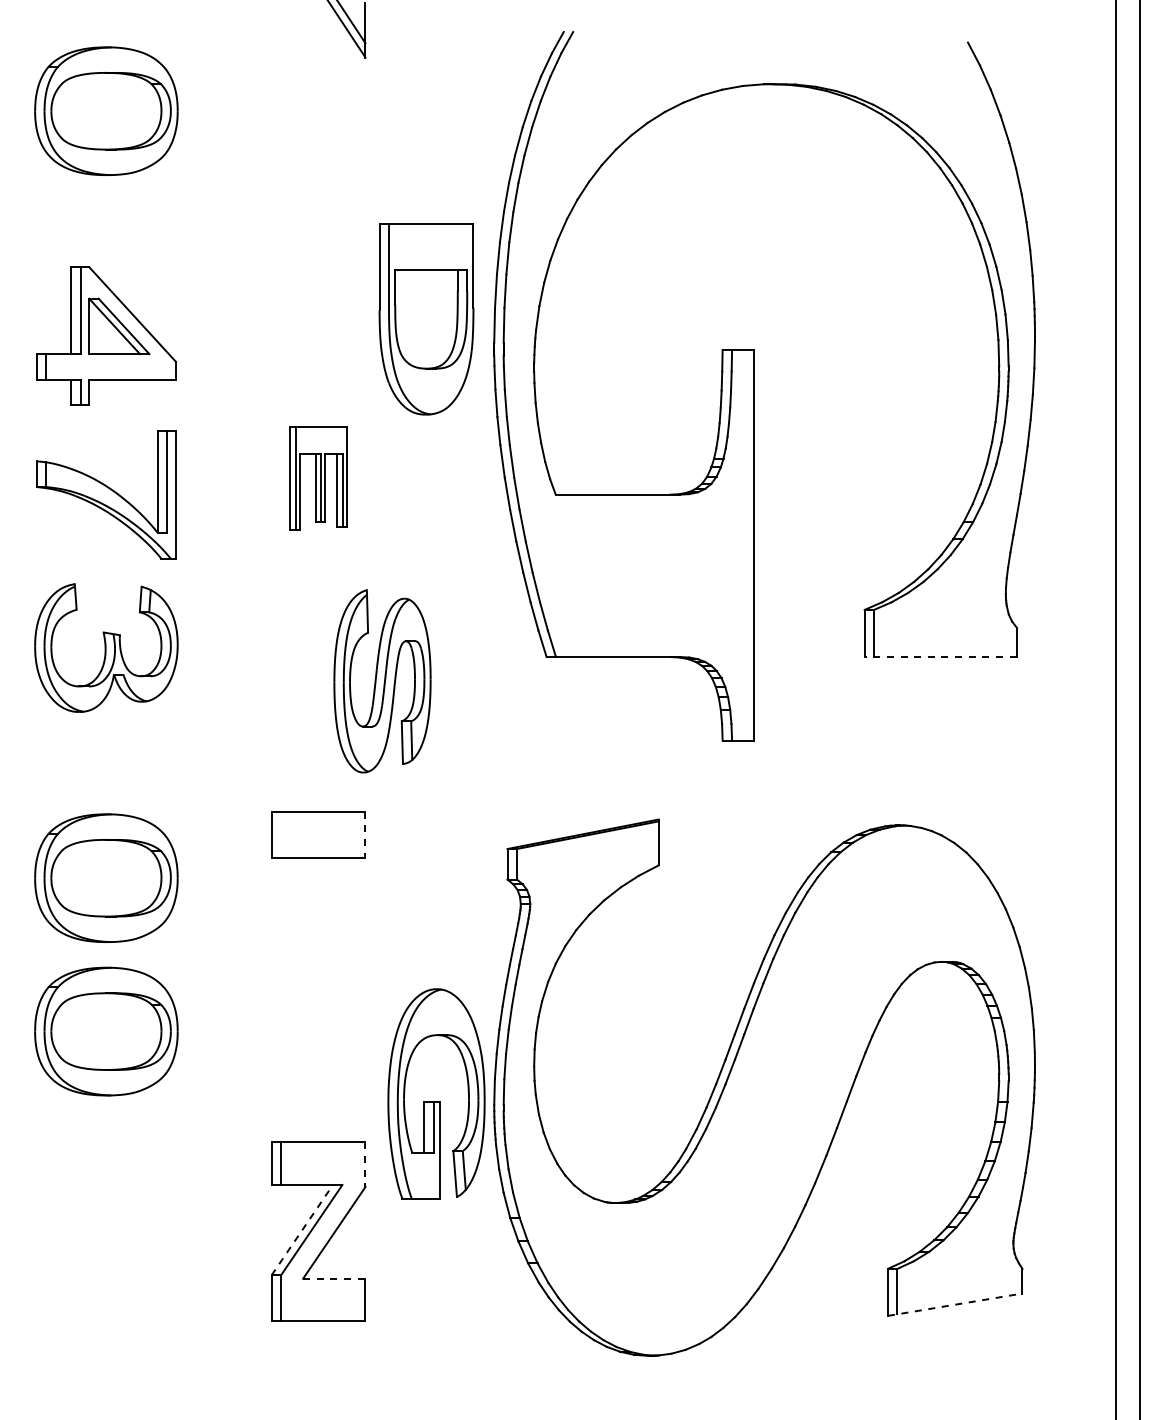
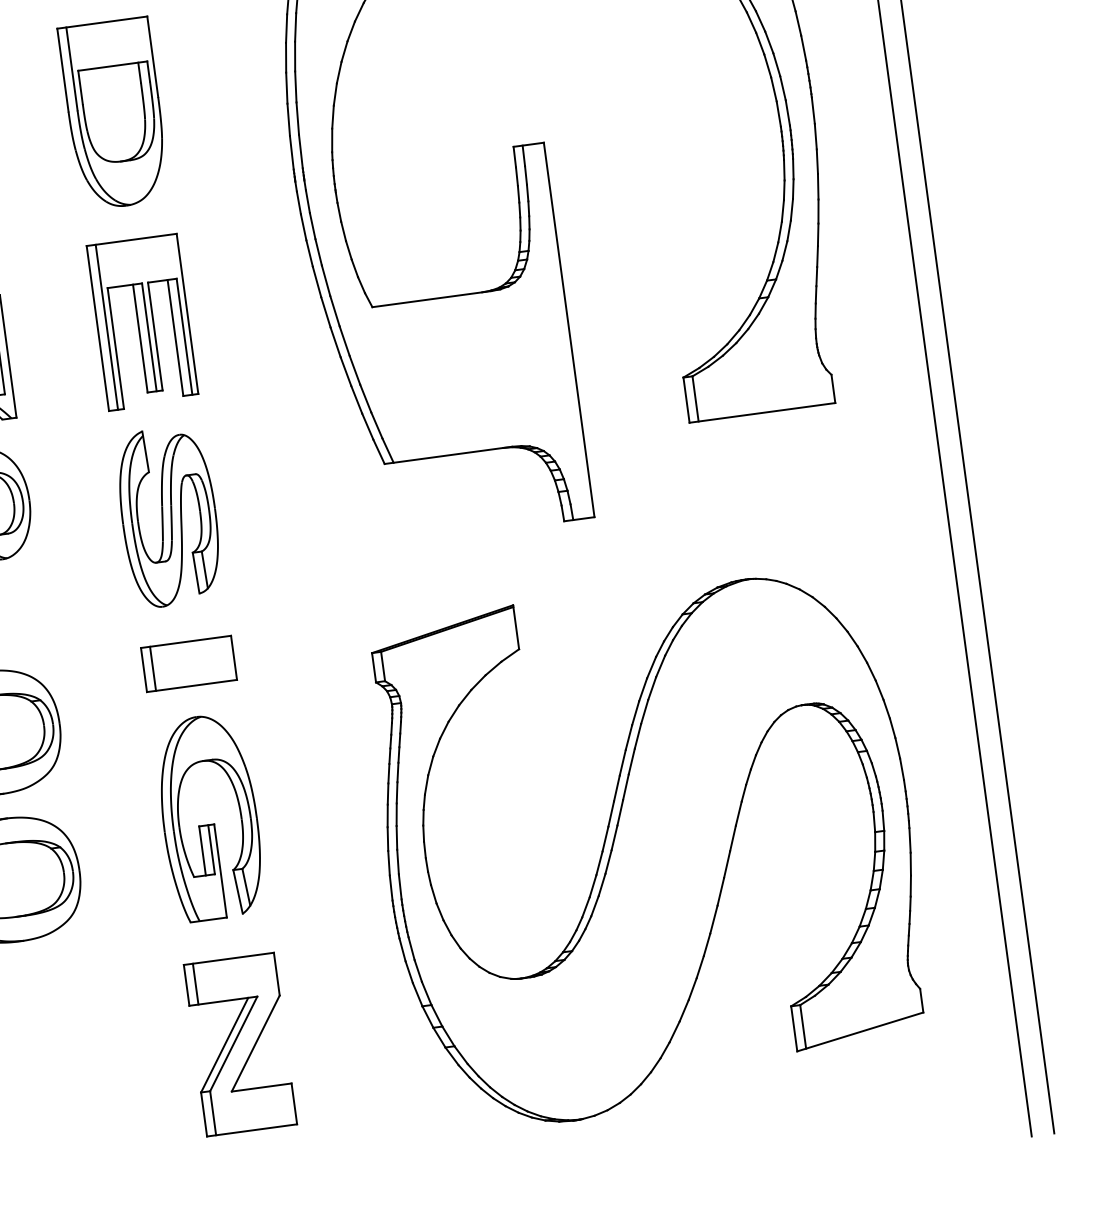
part: (426, 319) -> (114, 114), moved
part: (318, 478) -> (142, 322), size x1.67
line: (940, 657) -> (762, 413), dashed -> solid
part: (382, 681) -> (169, 517), moved
line: (281, 834) -> (153, 668), added
line: (365, 834) -> (234, 657), dashed -> solid
part: (436, 1101) -> (210, 824), moved
line: (365, 1165) -> (276, 974), dashed -> solid
line: (302, 1230) -> (224, 1045), dashed -> solid
line: (334, 1278) -> (261, 1087), dashed -> solid
line: (955, 1304) -> (860, 1031), dashed -> solid

